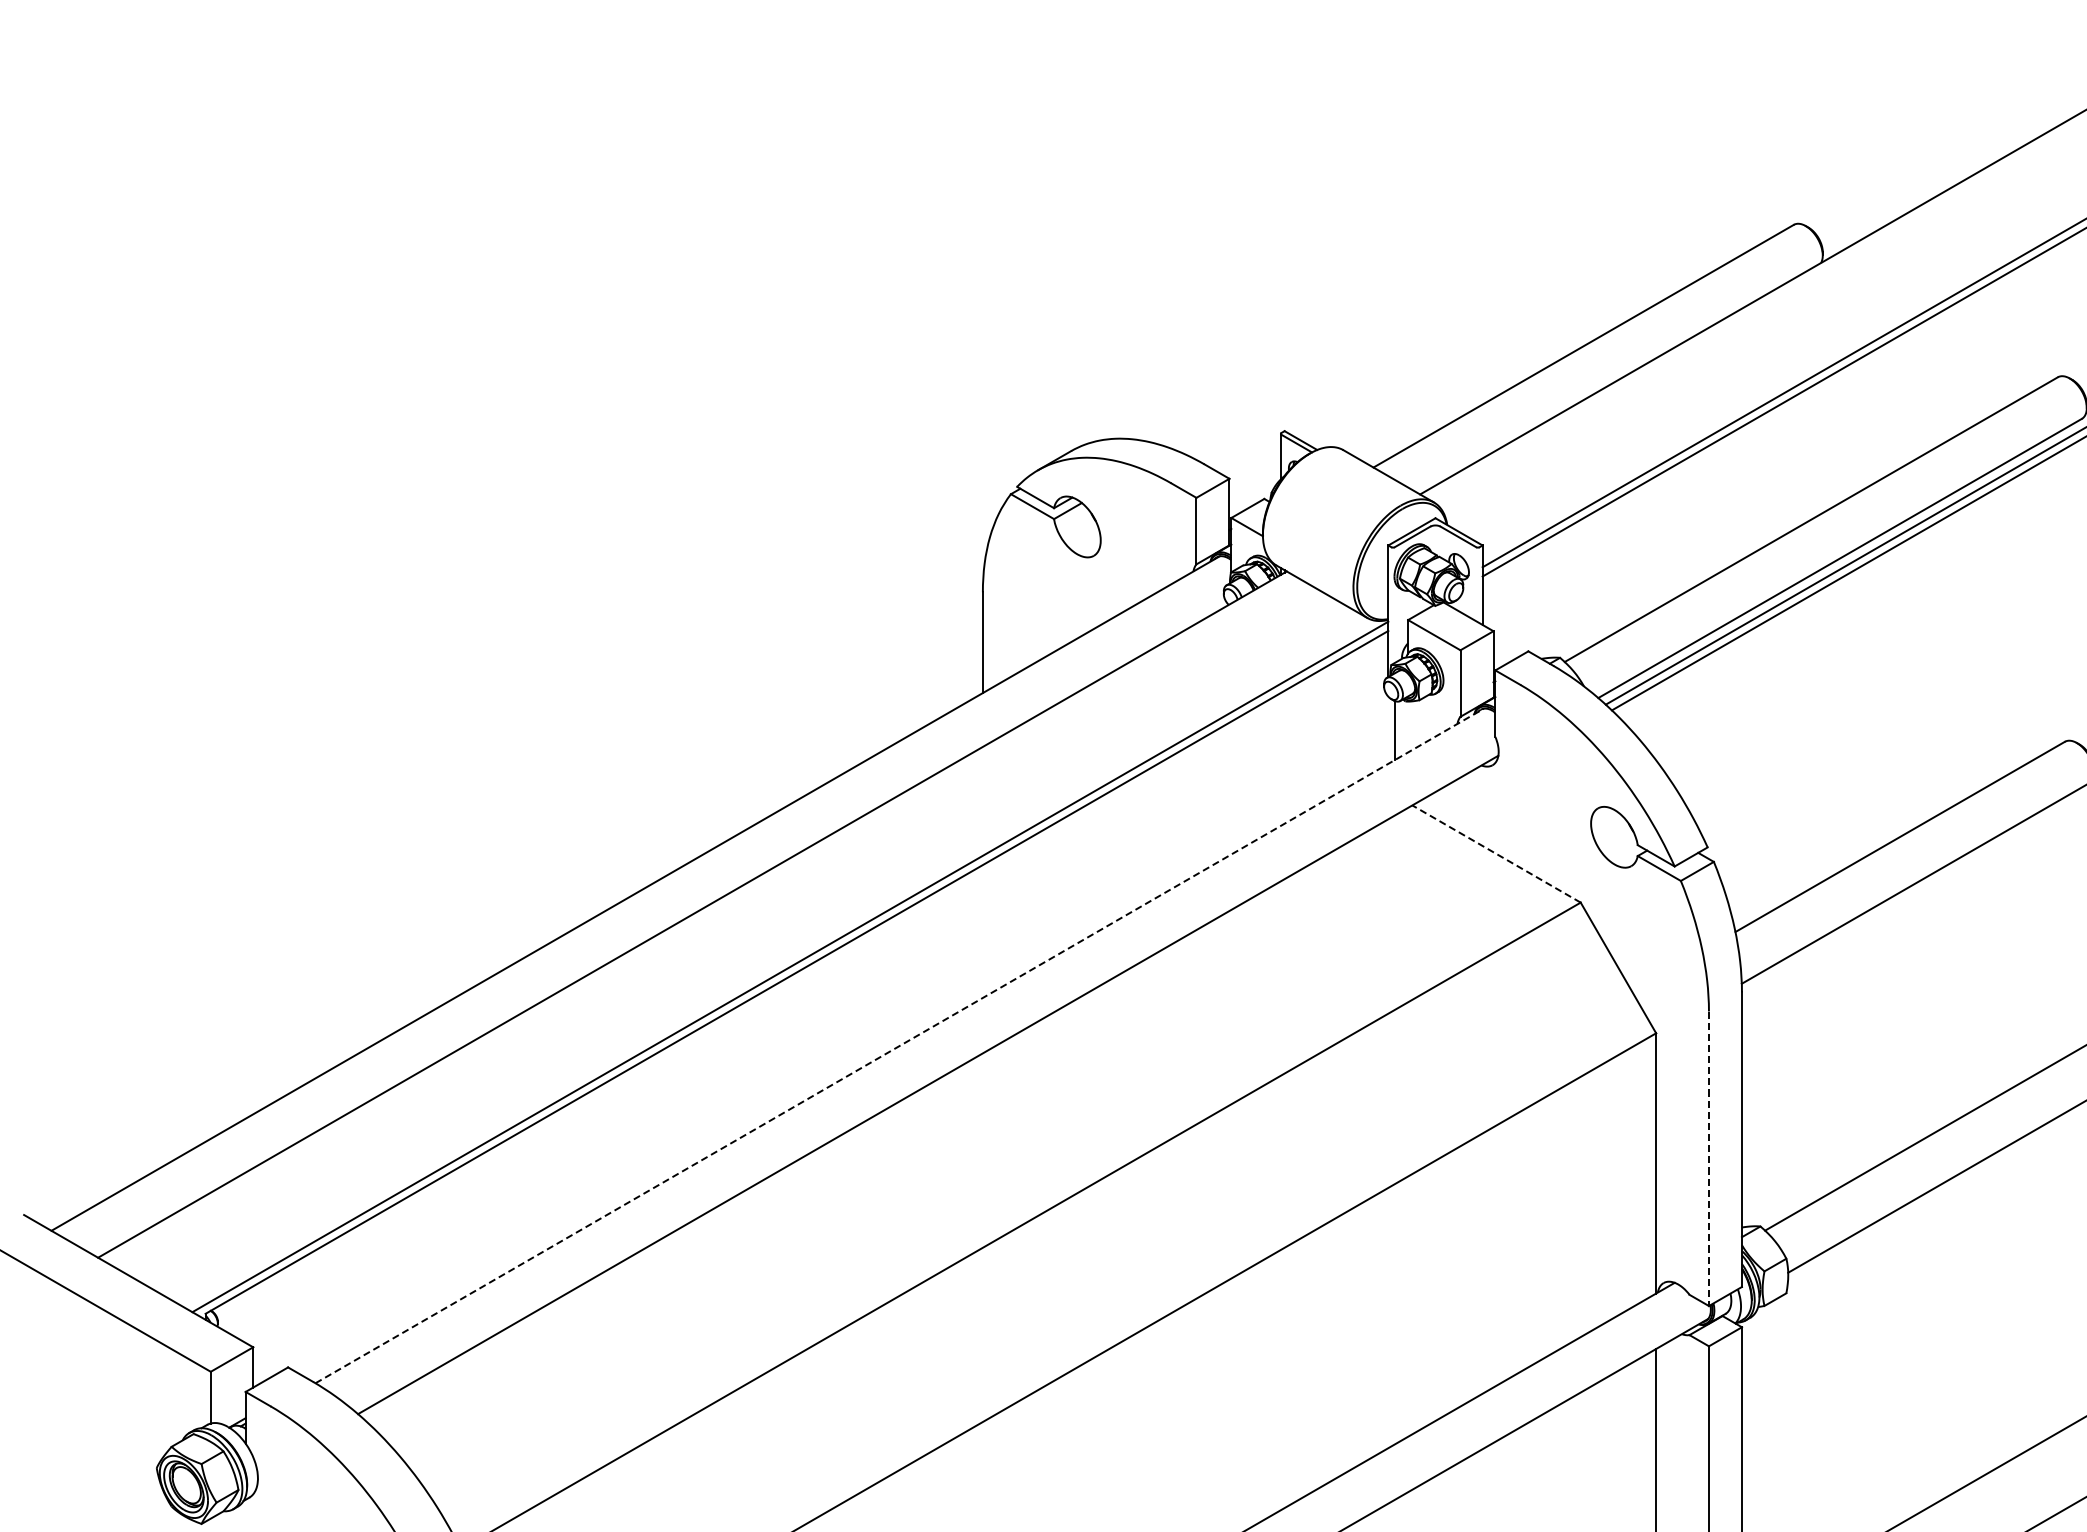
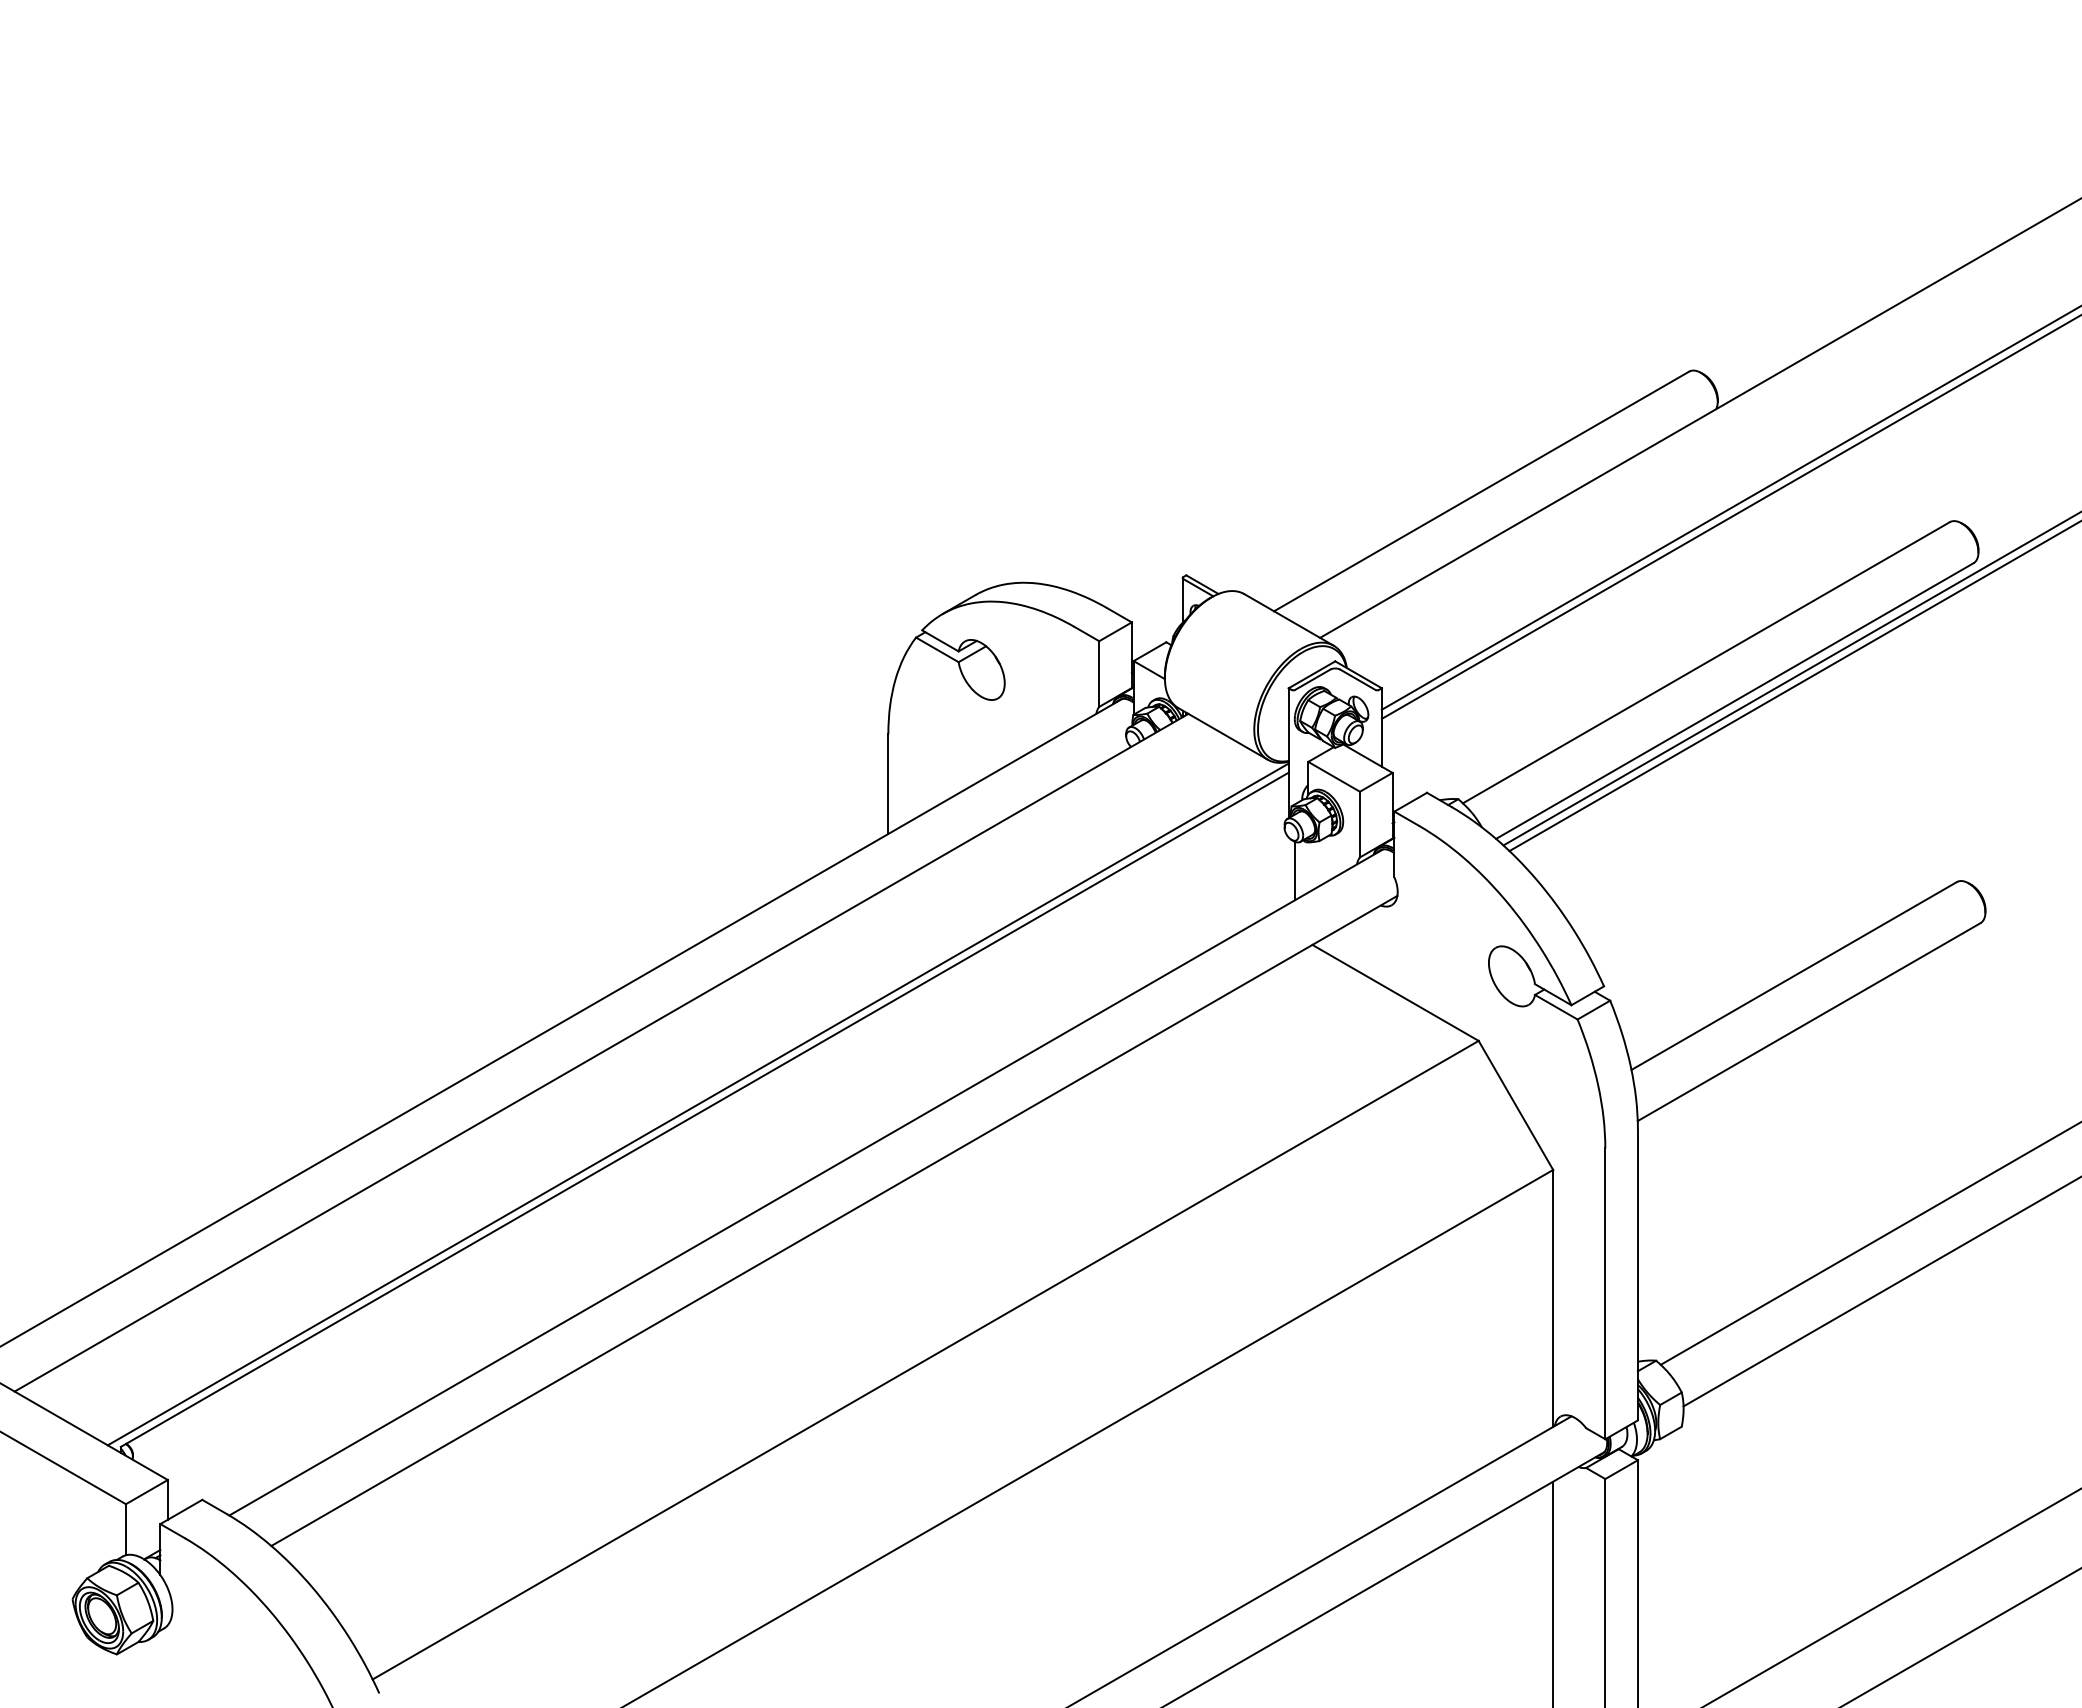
line: (1496, 853) -> (1395, 992), dashed -> solid
line: (899, 1046) -> (806, 1182), dashed -> solid
line: (1709, 1159) -> (1605, 1294), dashed -> solid

